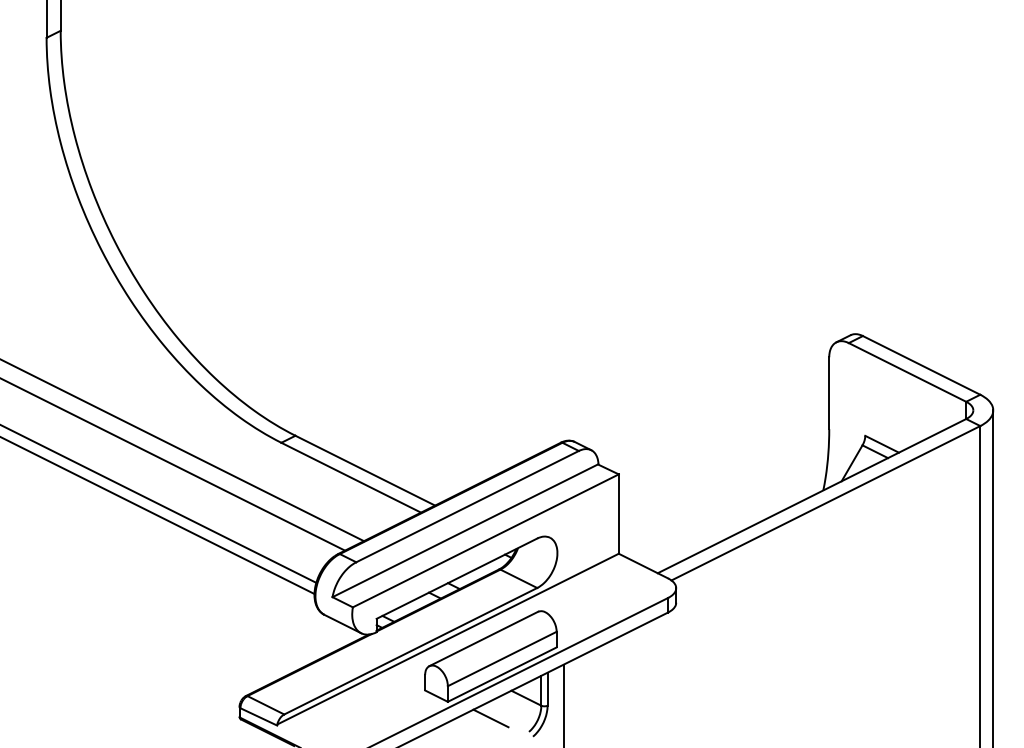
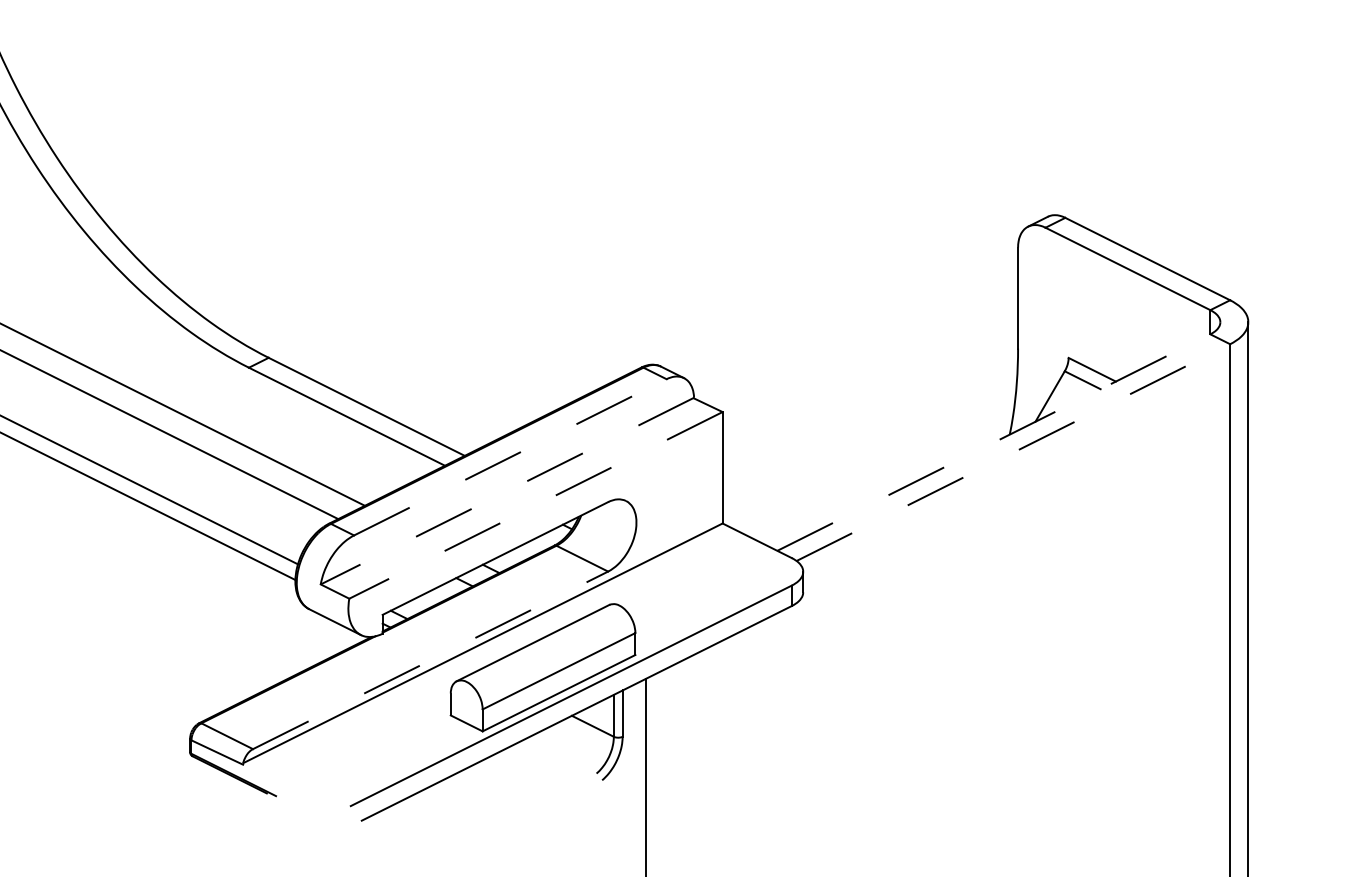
line: (812, 495) -> (994, 441), solid -> dashed
line: (825, 503) -> (1012, 452), solid -> dashed
line: (468, 506) -> (511, 457), solid -> dashed
line: (465, 530) -> (507, 490), solid -> dashed
line: (485, 540) -> (535, 504), solid -> dashed
line: (411, 651) -> (431, 660), solid -> dashed
line: (490, 718) -> (542, 754), removed

